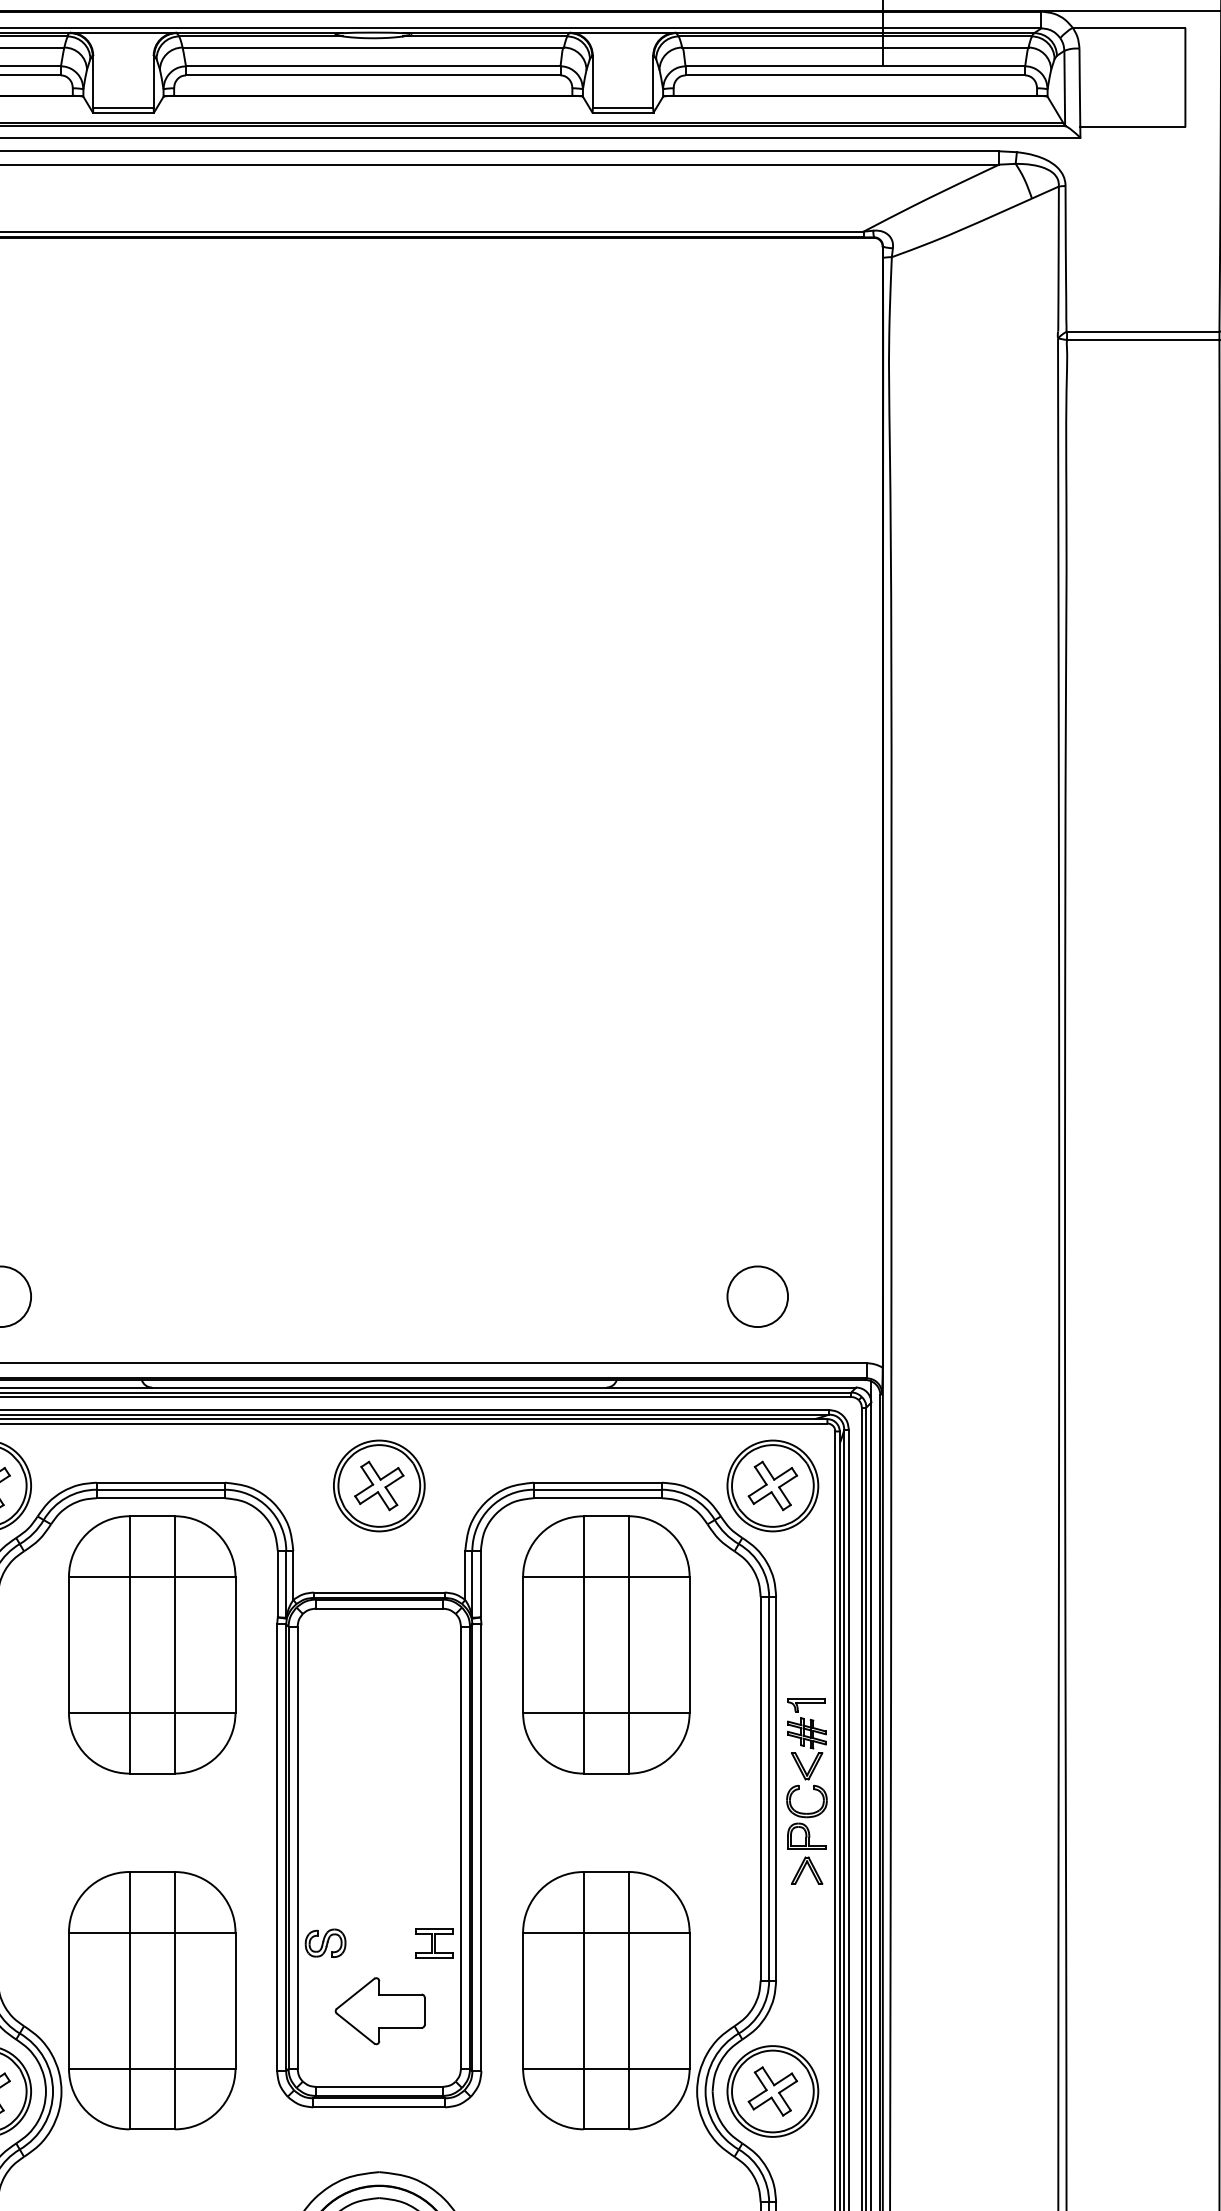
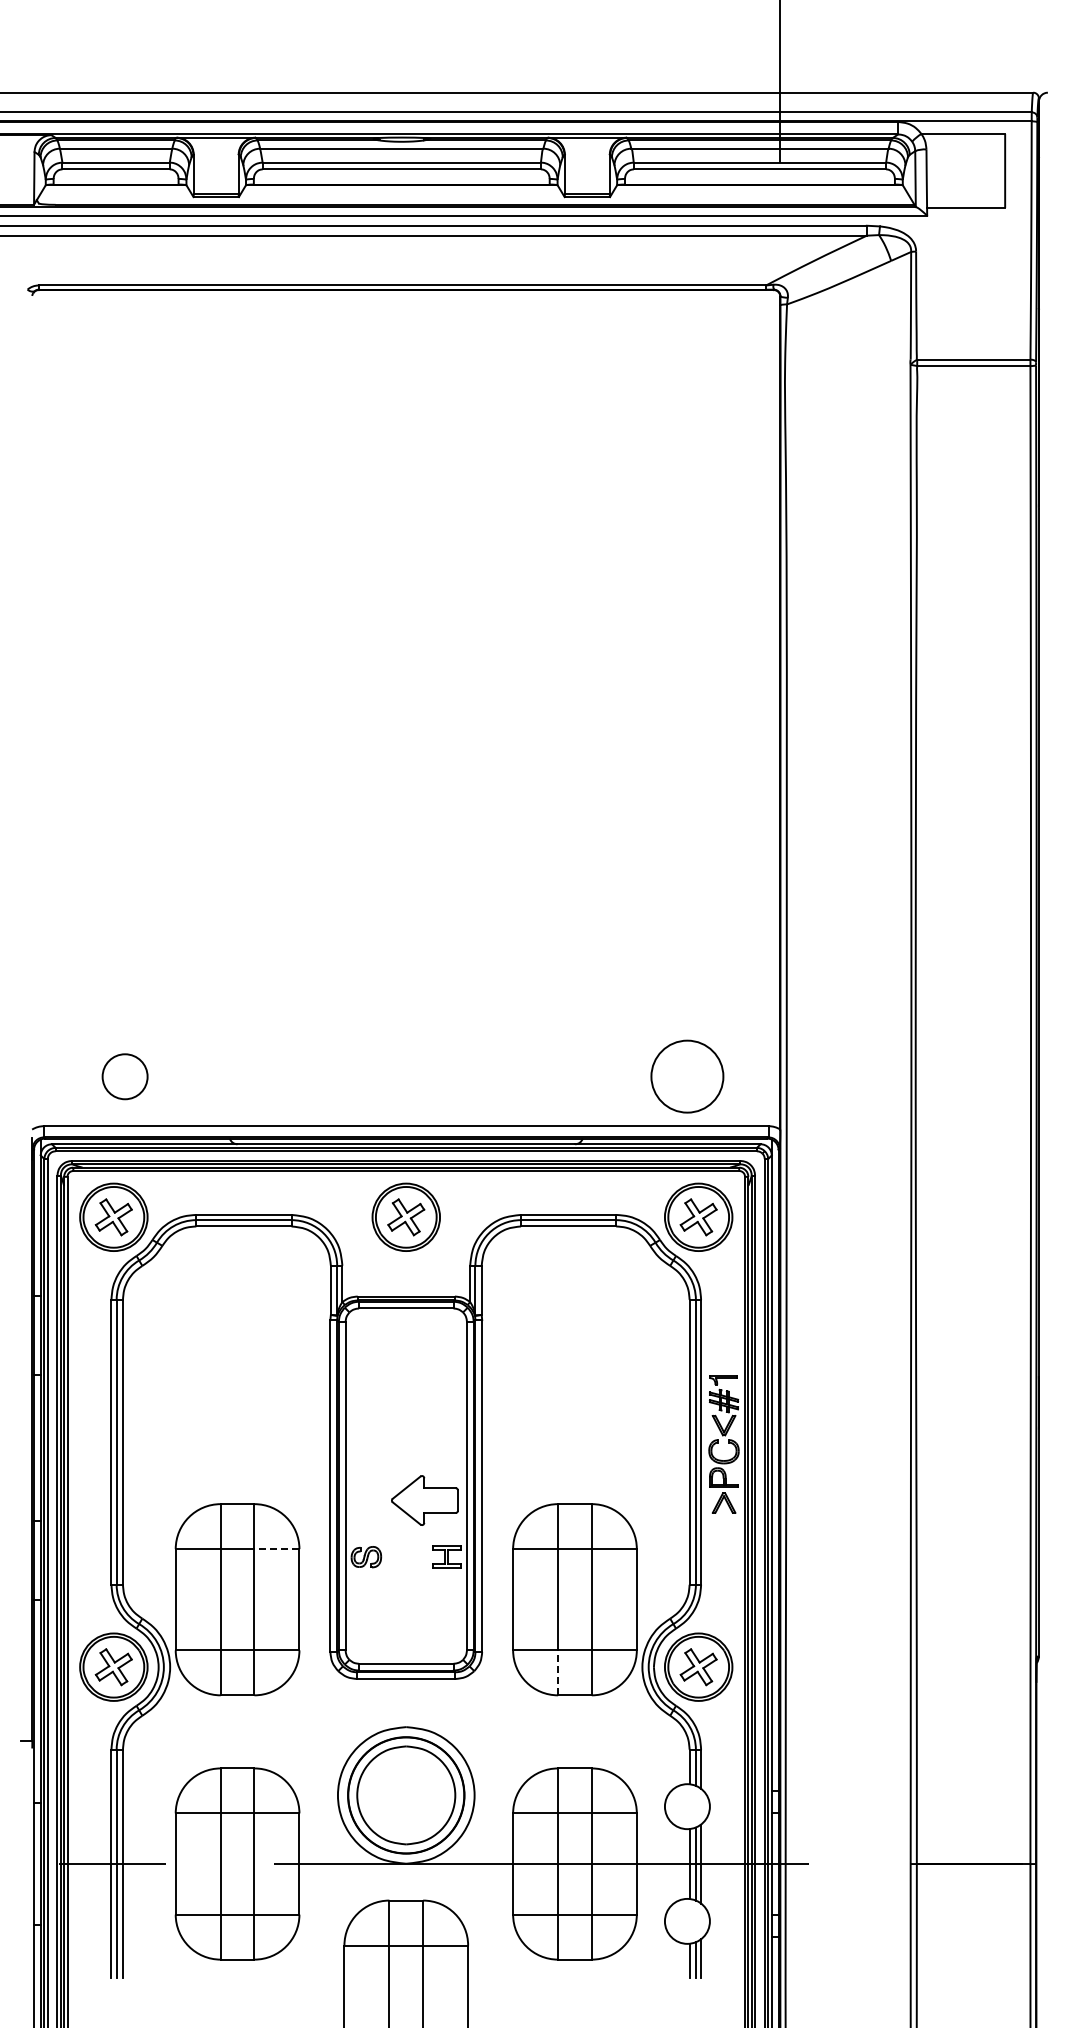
circle: (757, 1296) -> (687, 1076), size x1.6
part: (152, 1645) -> (237, 1335), removed
part: (605, 1645) -> (574, 1335), removed
line: (204, 1933) -> (276, 1549), solid -> dashed
part: (379, 2011) -> (424, 1500), moved
line: (584, 2098) -> (558, 1672), solid -> dashed

